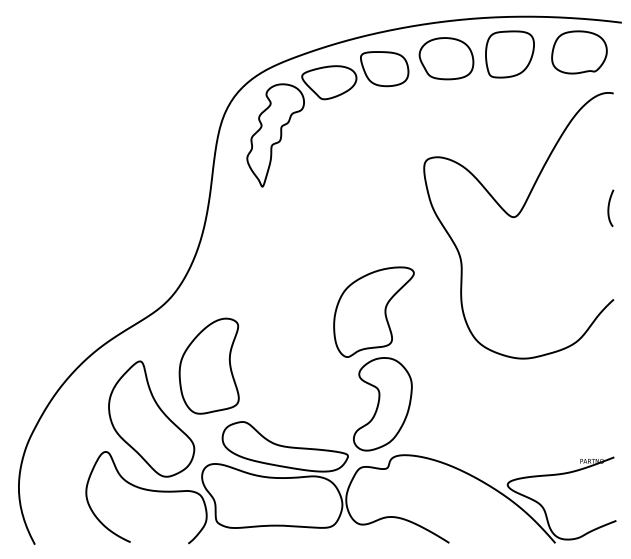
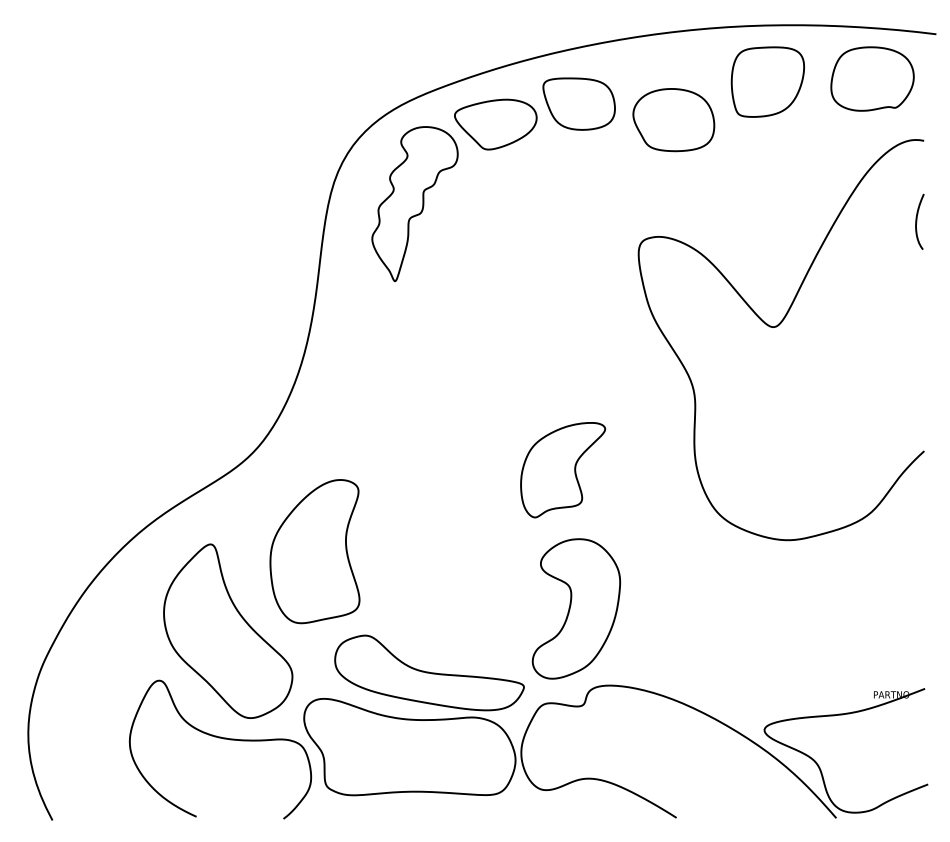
part: (446, 58) -> (673, 119), moved
curve: (609, 207) -> (917, 220), moved
part: (373, 311) -> (562, 469), size x0.7

